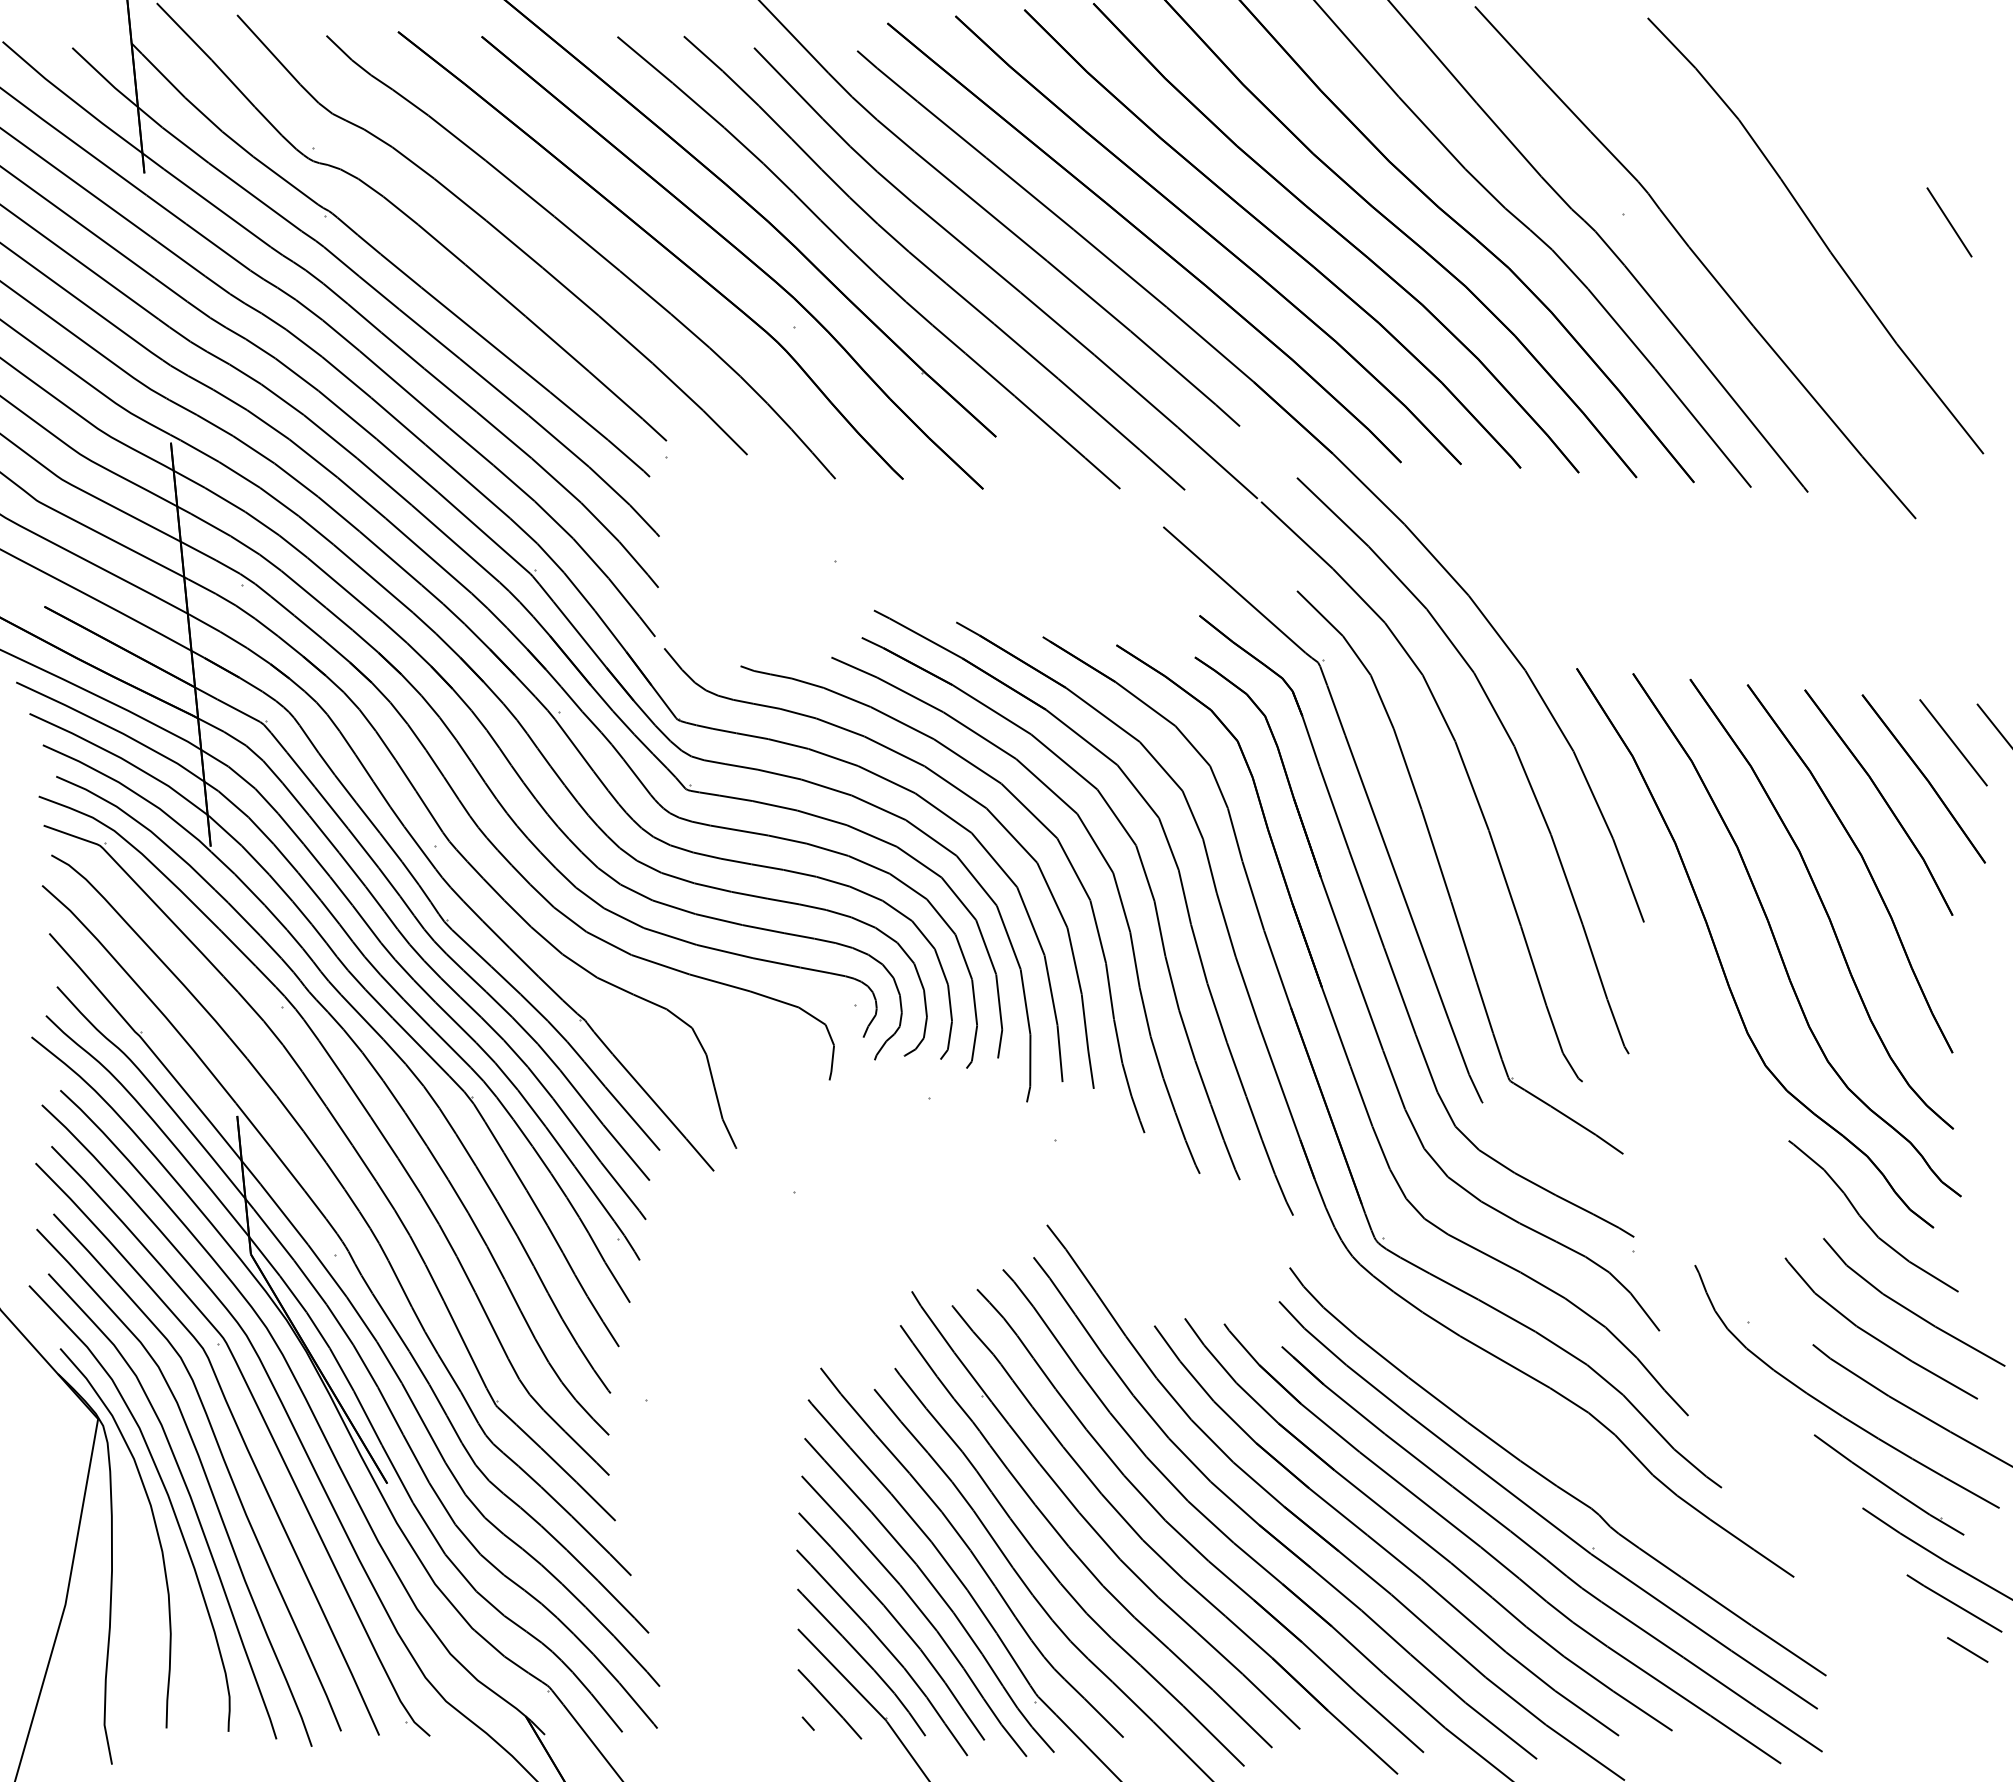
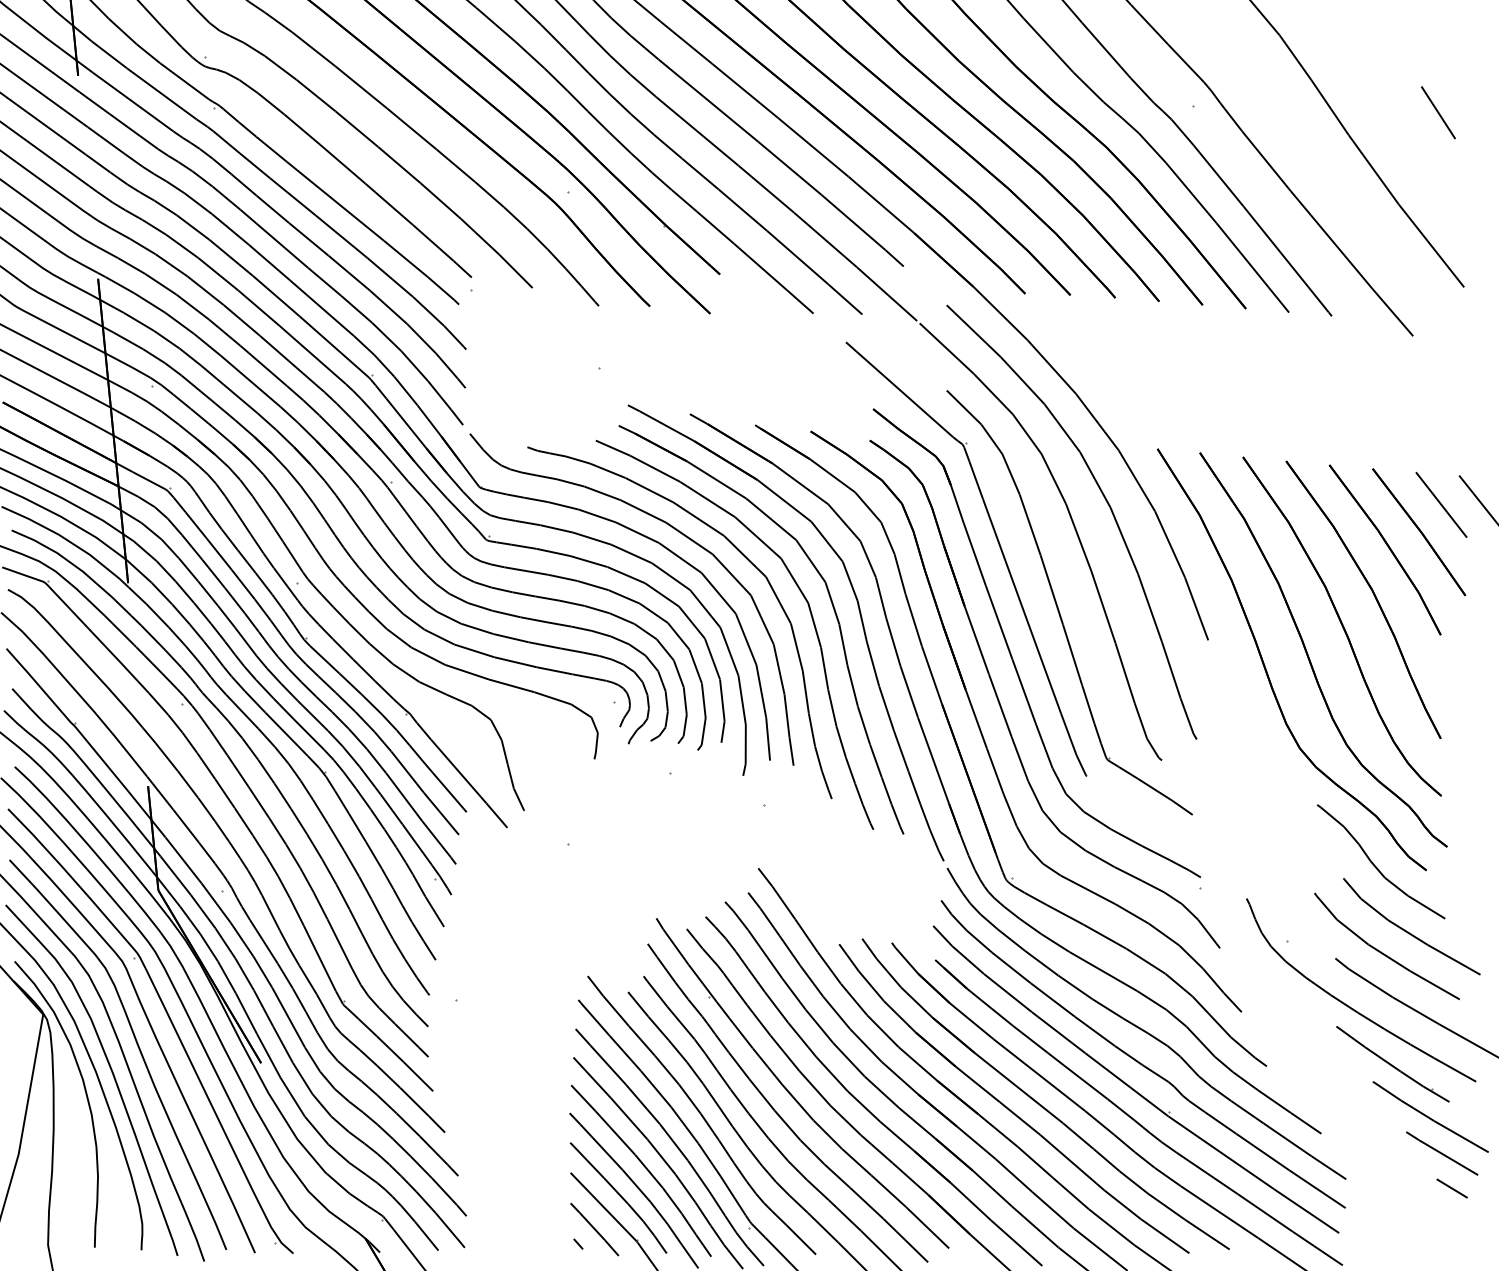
curve: (1557, 1438) -> (1143, 1029), added

